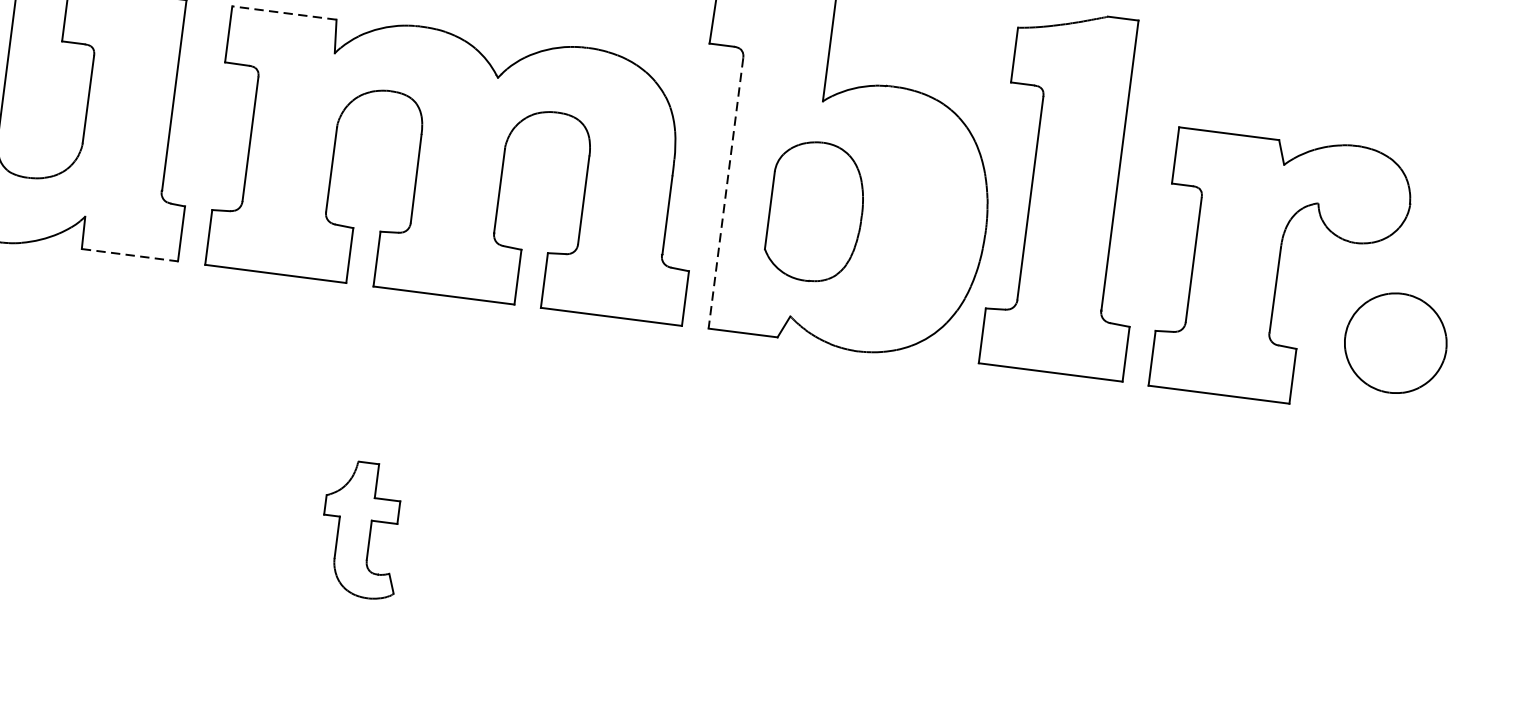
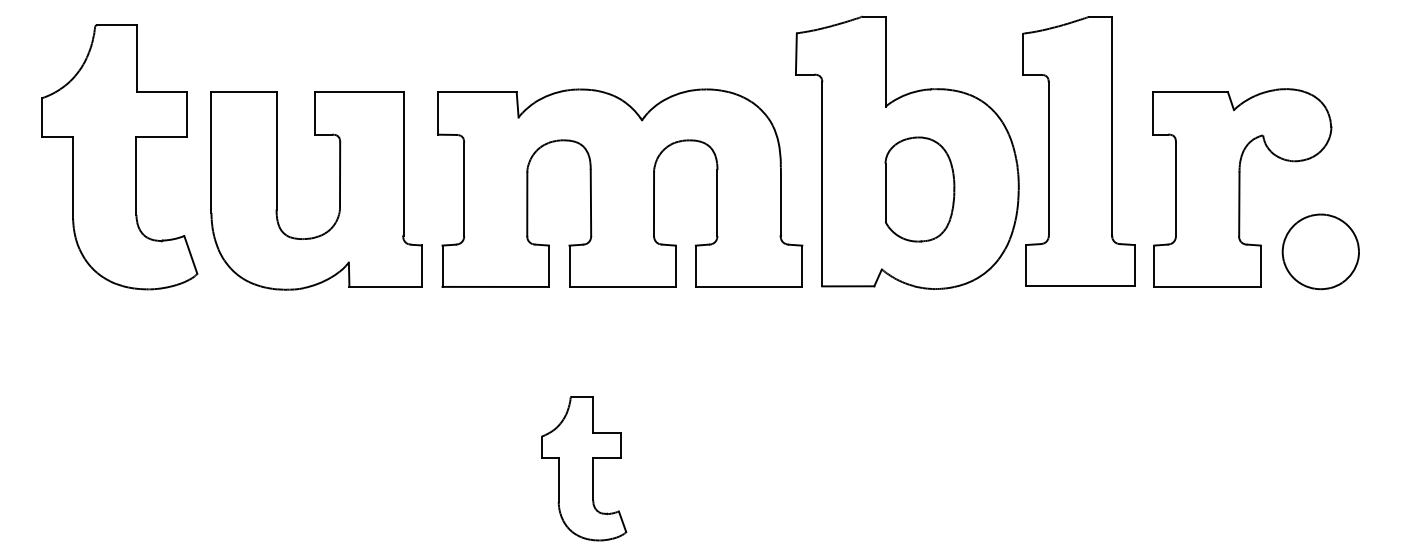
line: (283, 12) -> (476, 92), dashed -> solid
line: (726, 193) -> (822, 184), dashed -> solid
part: (815, 211) -> (919, 189), moved
line: (131, 254) -> (386, 286), dashed -> solid
part: (1395, 342) -> (1320, 251), moved
part: (362, 529) -> (584, 468), size x1.43

